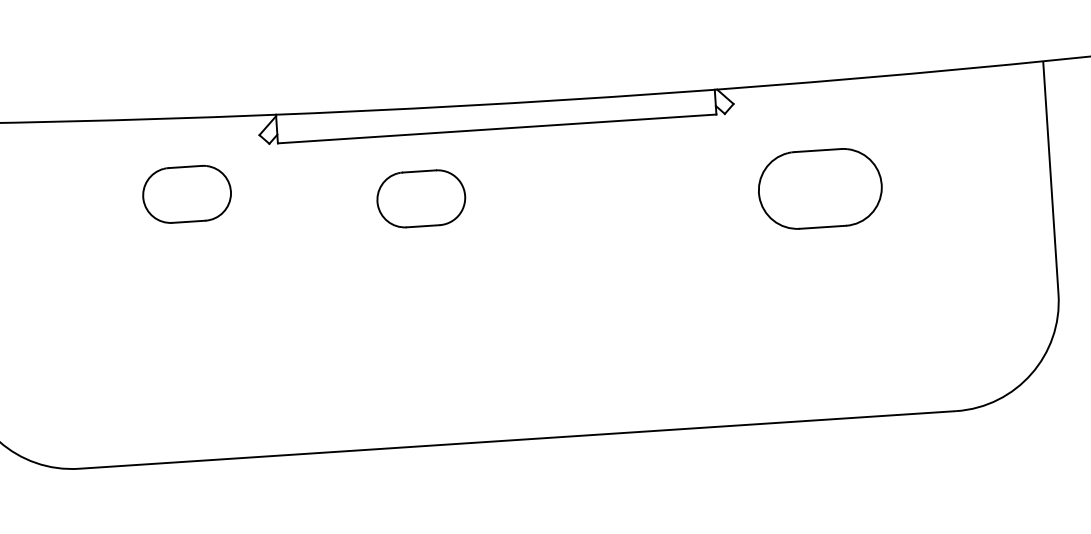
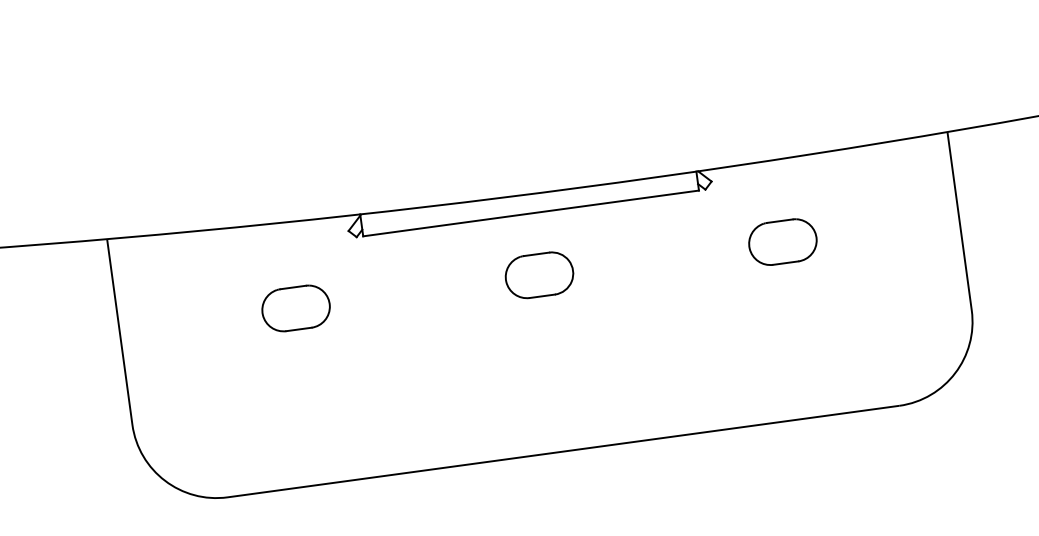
part: (819, 187) -> (782, 241), size x0.71
part: (186, 194) -> (295, 308), moved
part: (421, 199) -> (539, 275), moved

